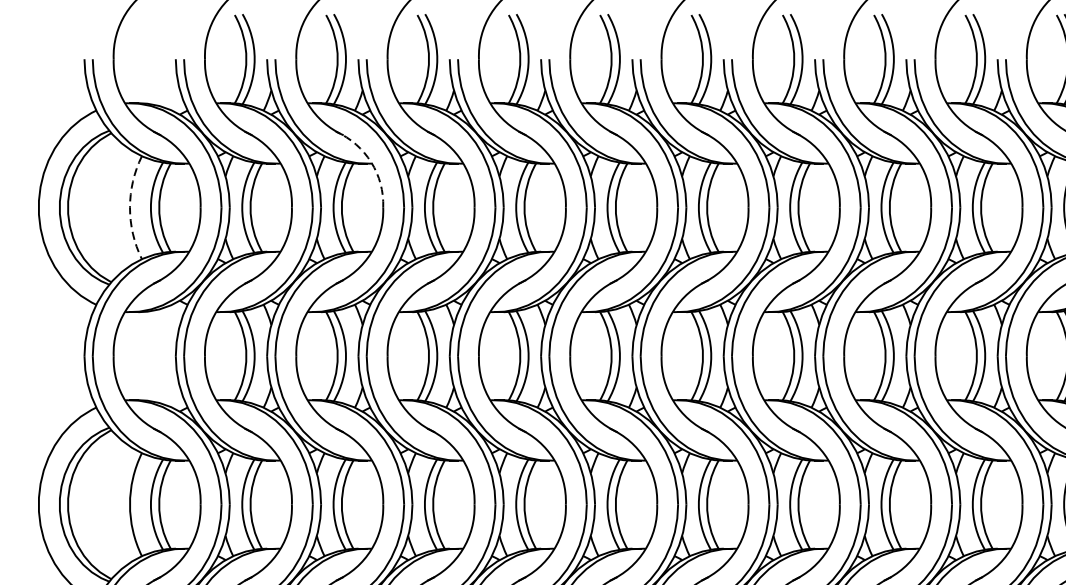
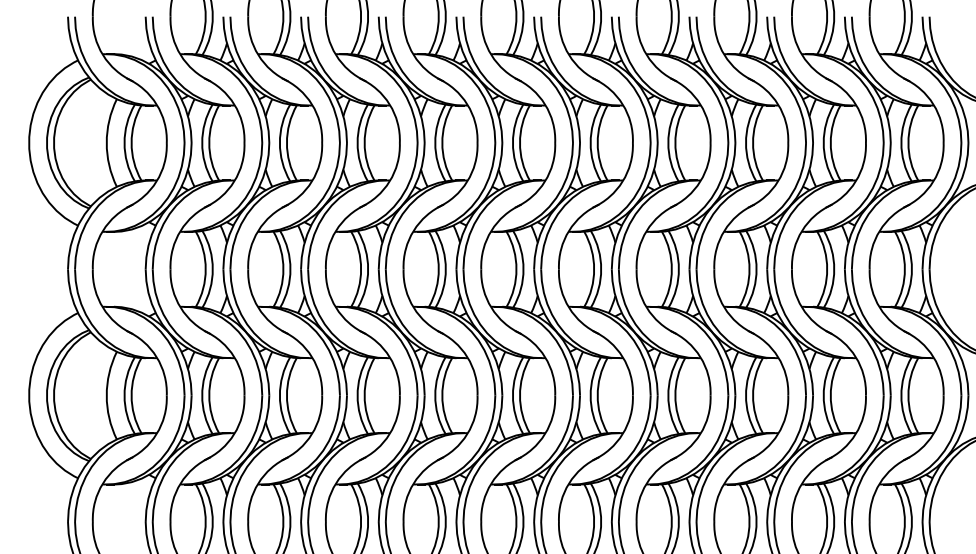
arc: (370, 162) -> (311, 104), dashed -> solid
arc: (129, 208) -> (106, 143), dashed -> solid

